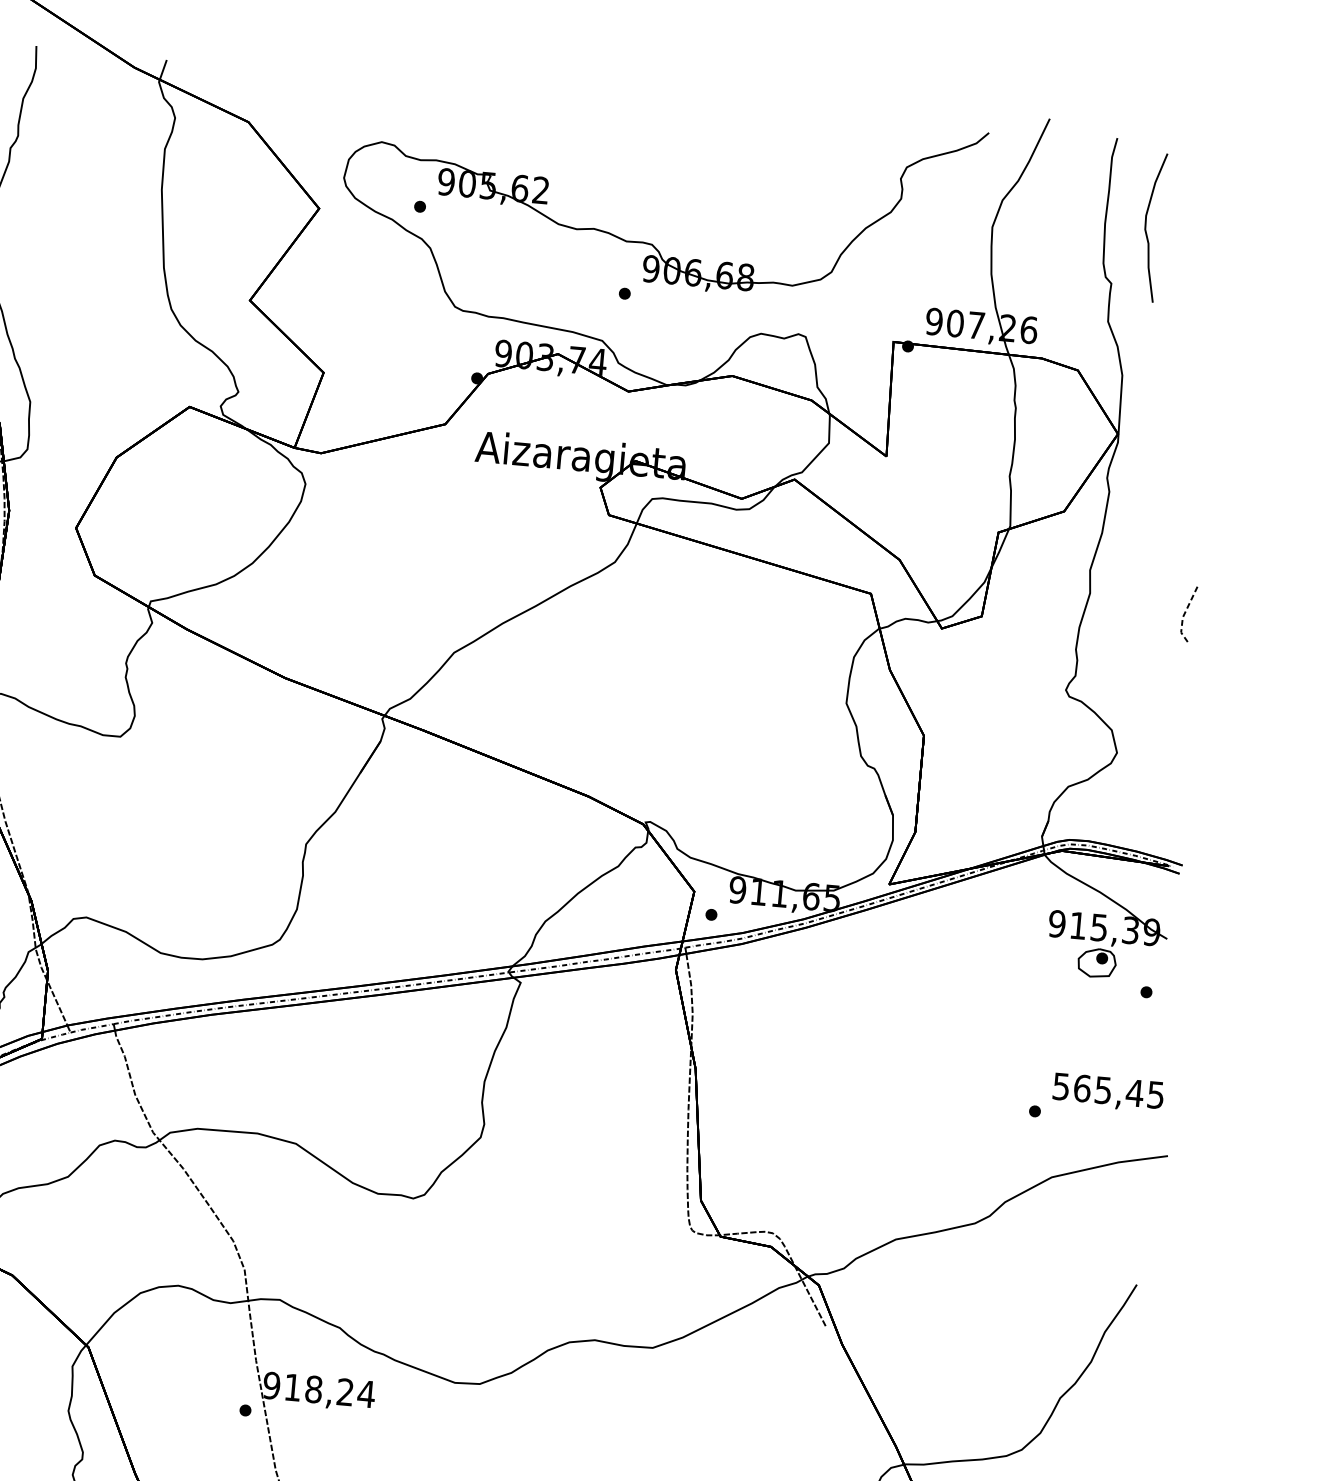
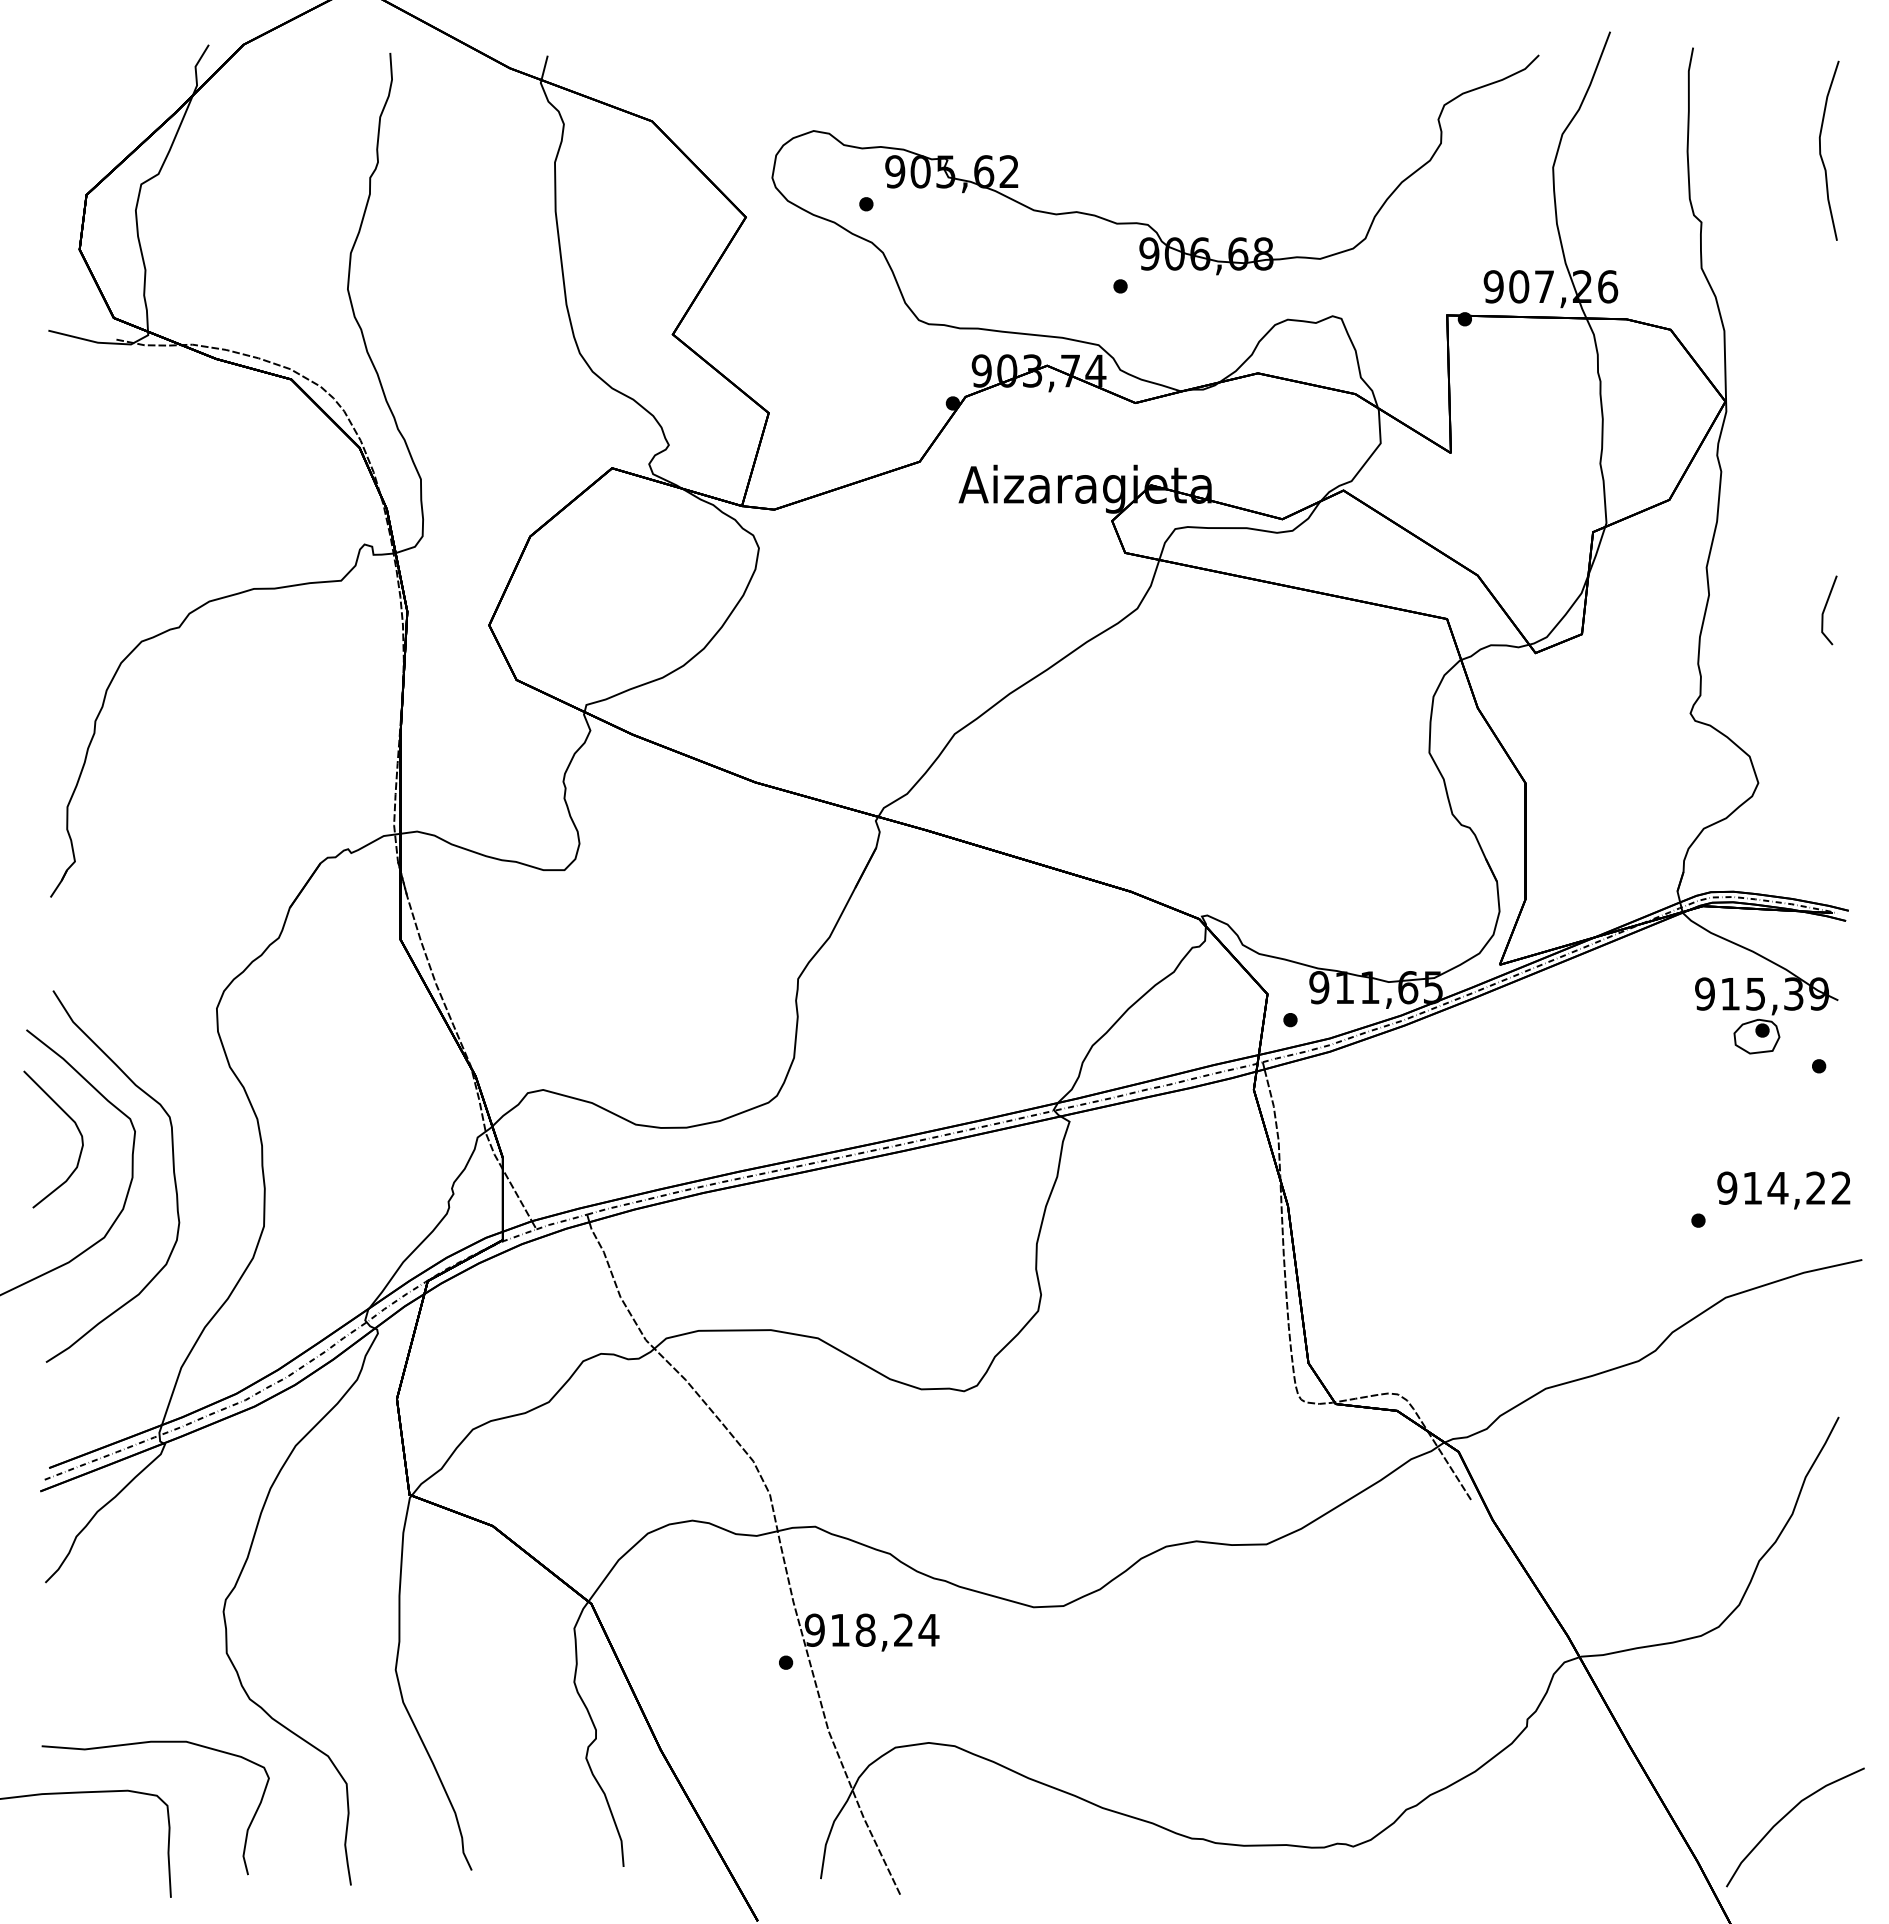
curve: (1146, 227) -> (1821, 151), moved
line: (1183, 616) -> (1823, 612), dashed -> solid
text: (1107, 1090) -> (1783, 1187), 565,45 -> 914,22

